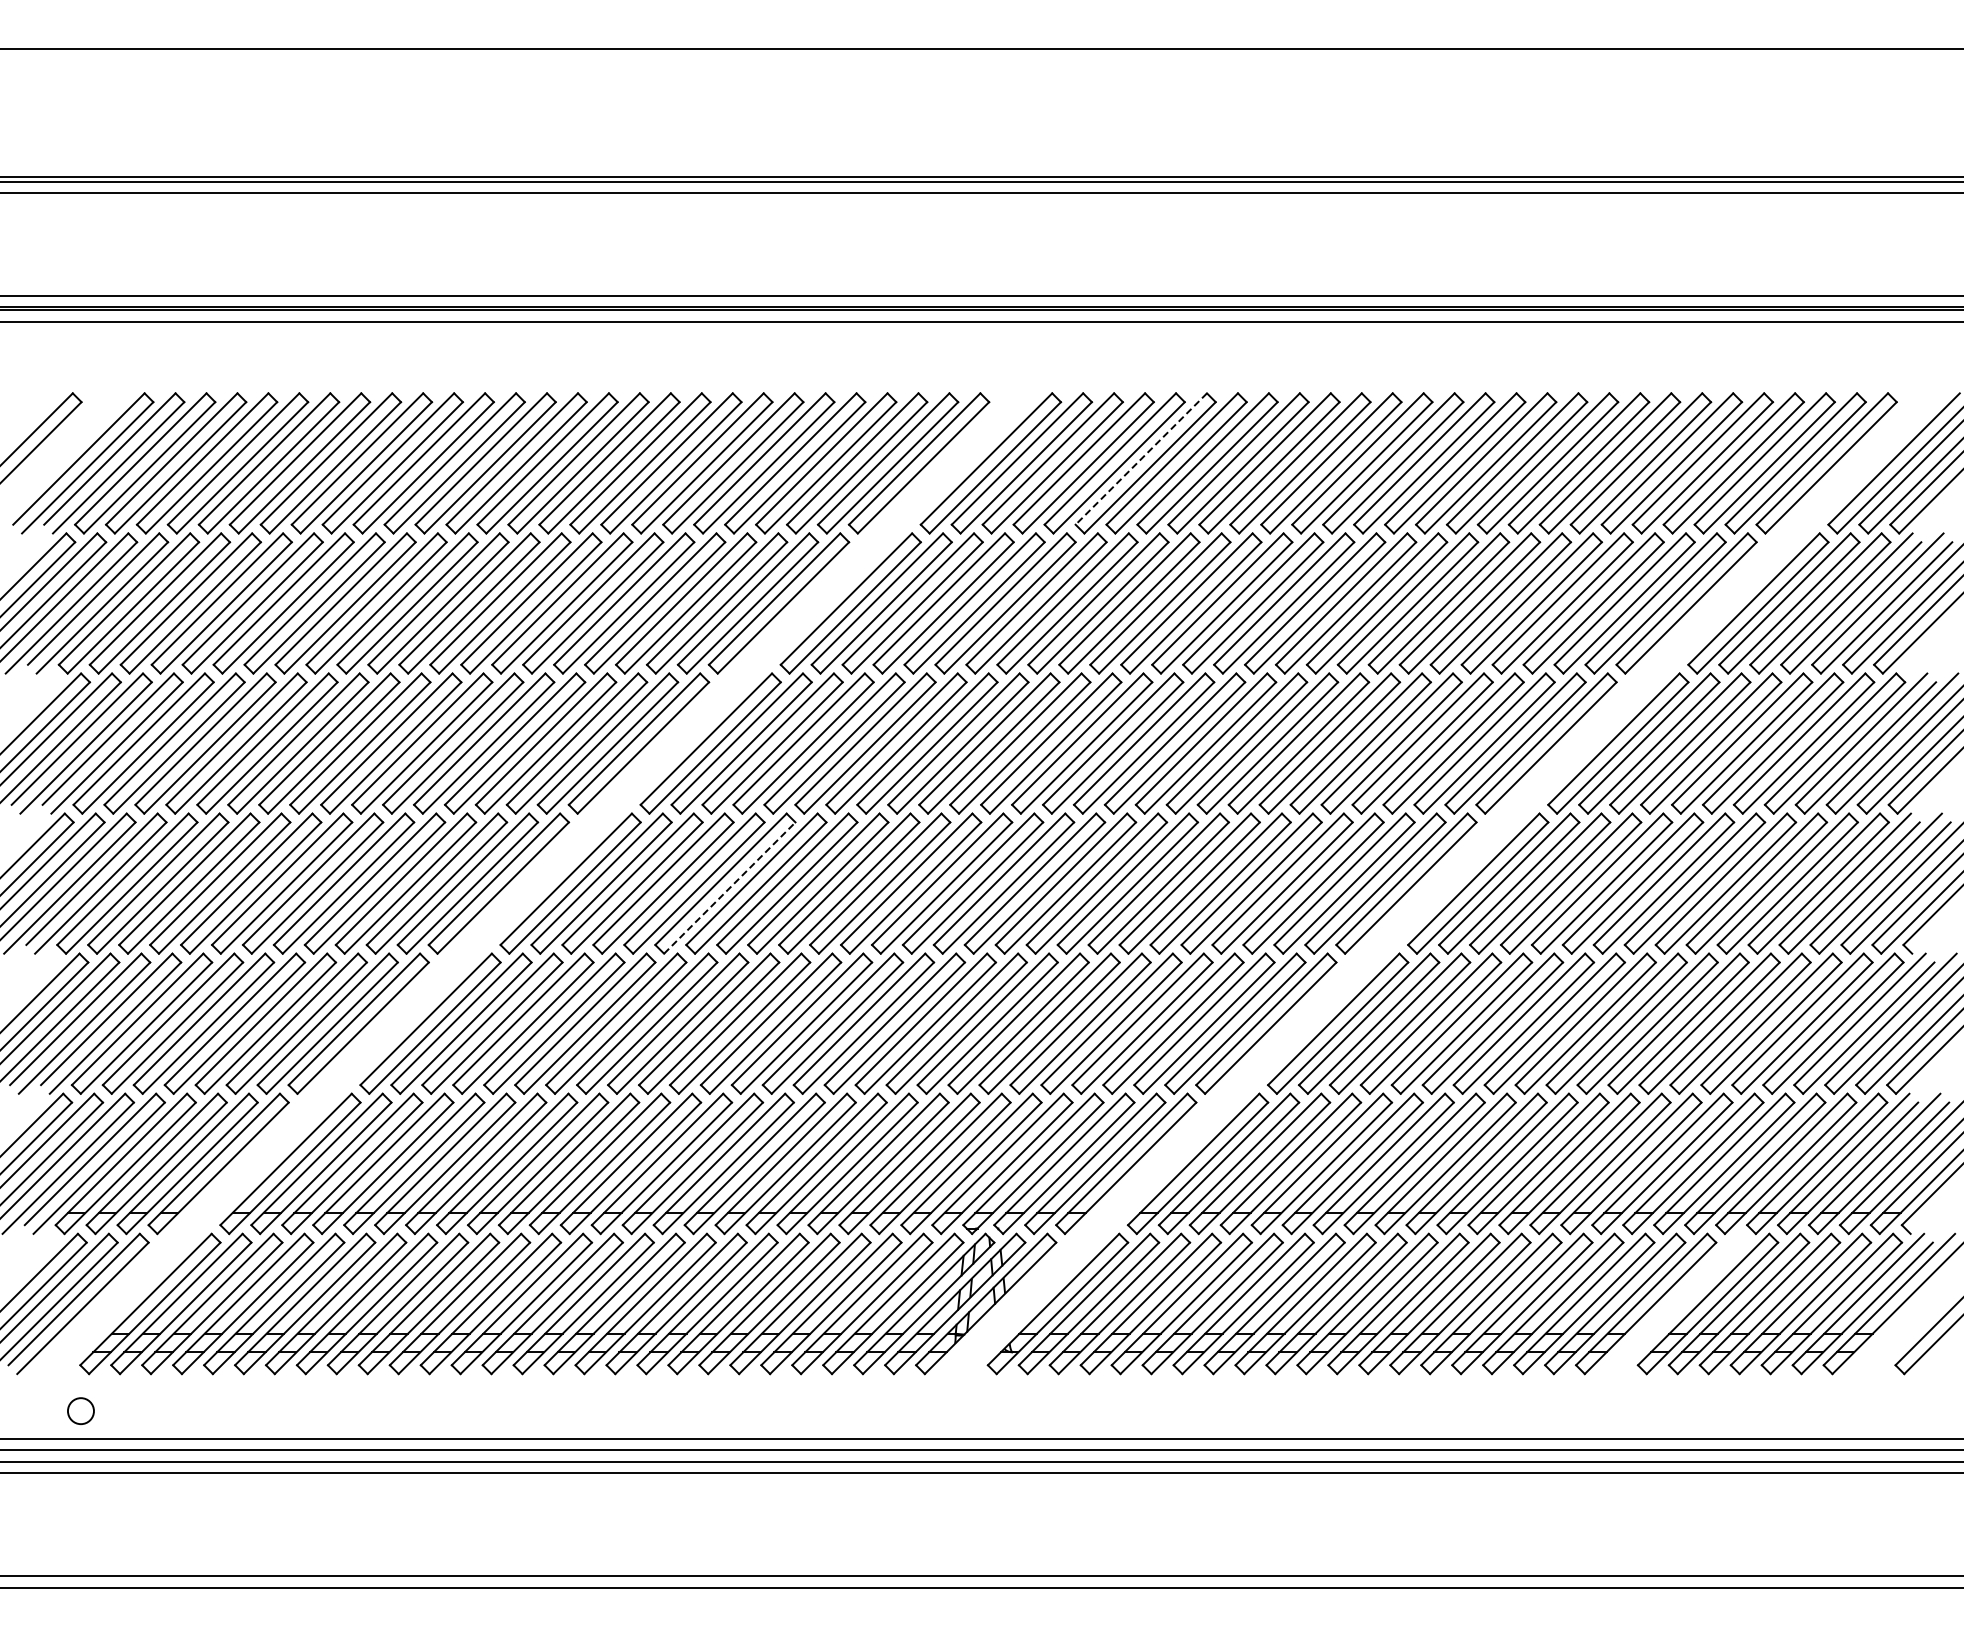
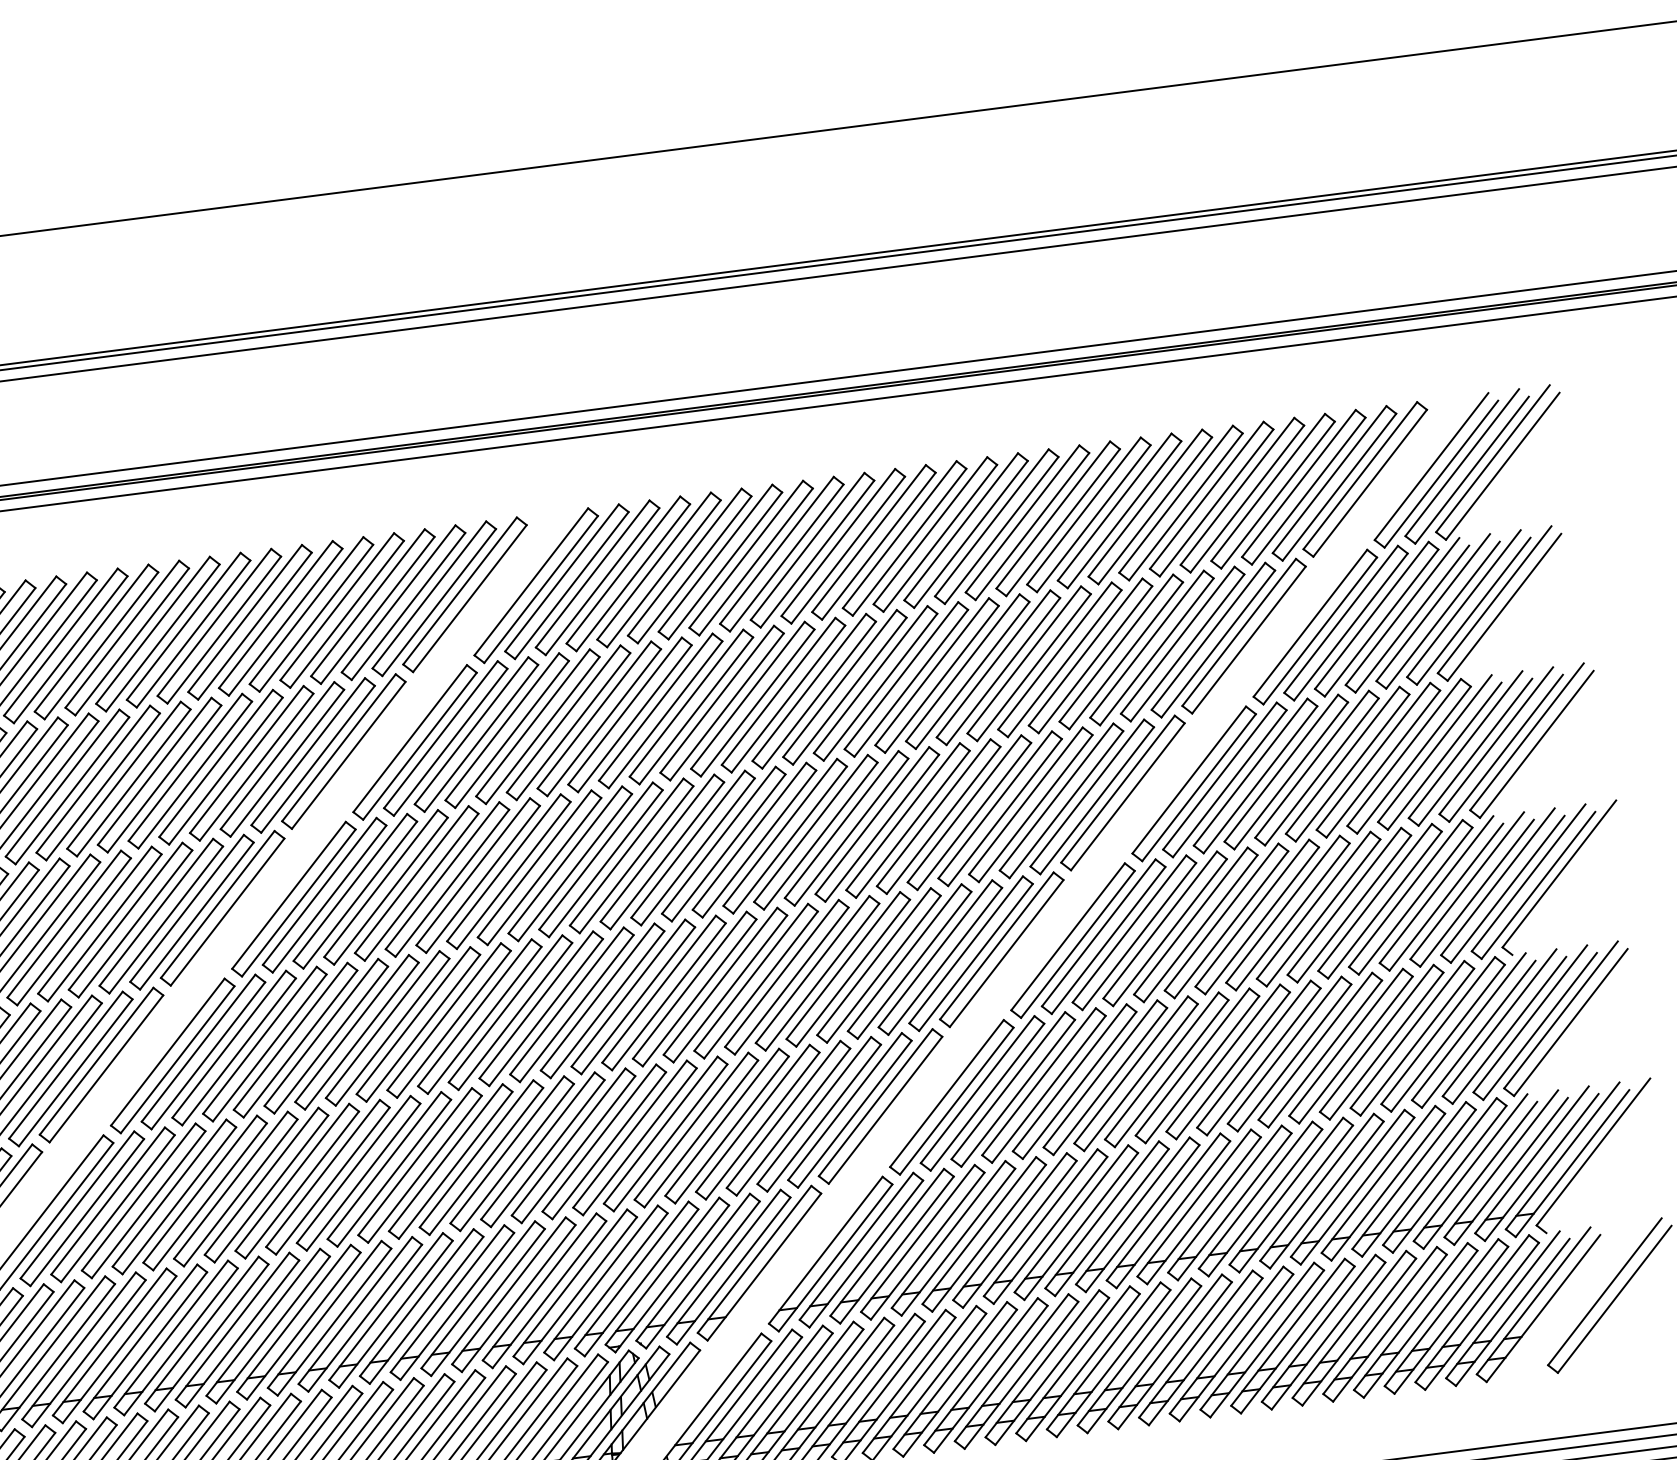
line: (1141, 459) -> (685, 562), dashed -> solid
line: (729, 888) -> (330, 1040), dashed -> solid
part: (1676, 1303) -> (1323, 1331), added

